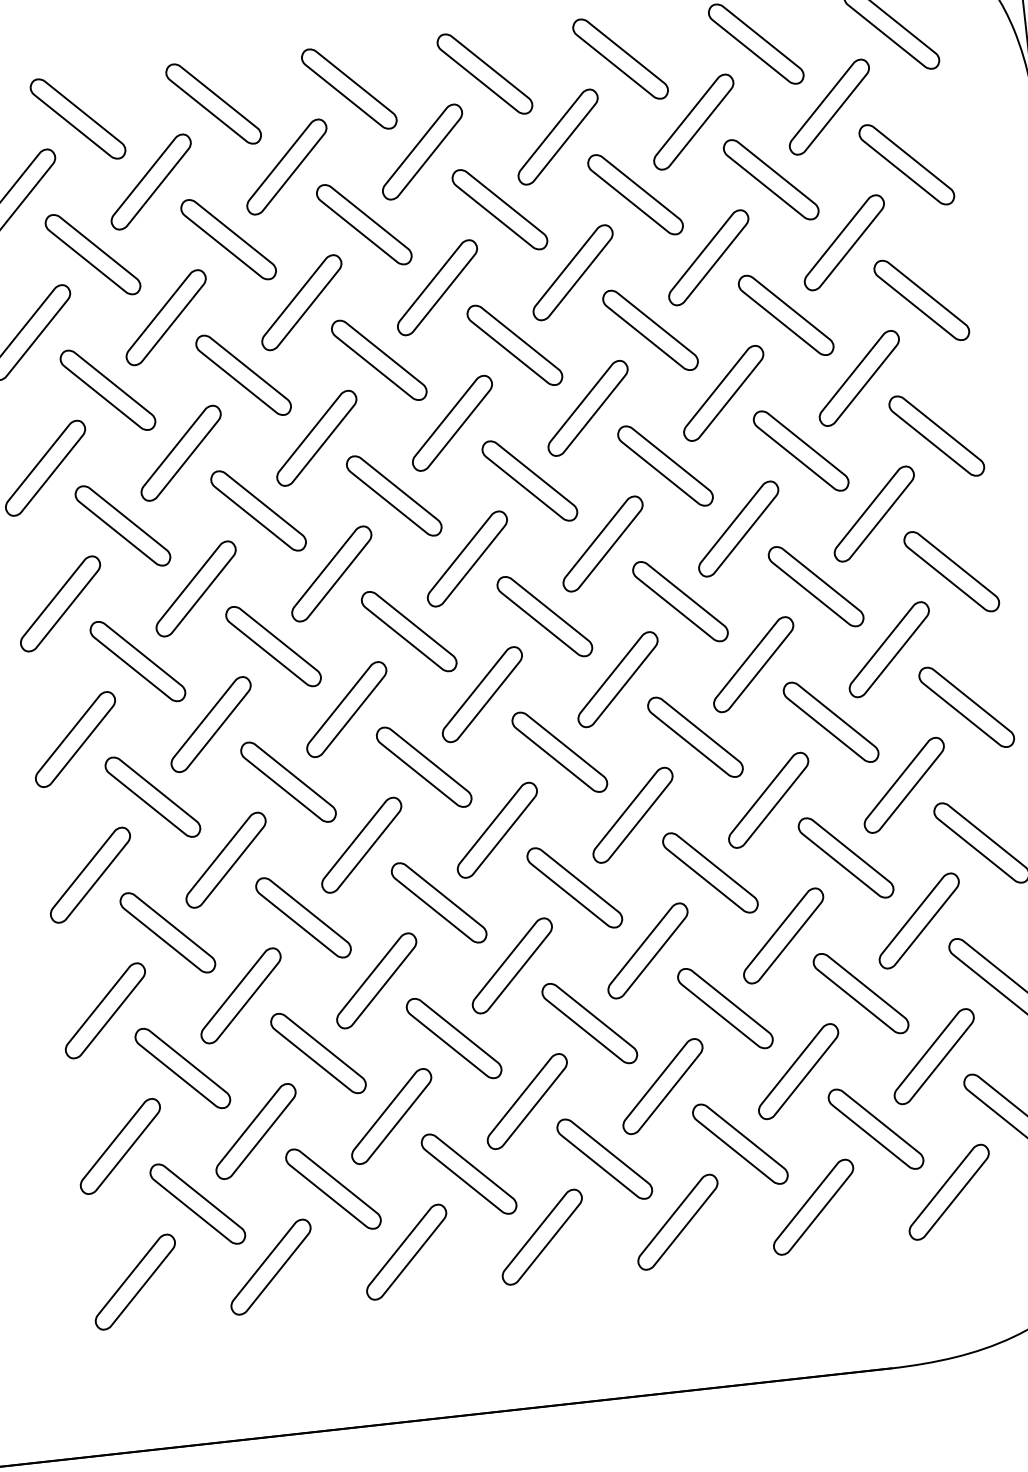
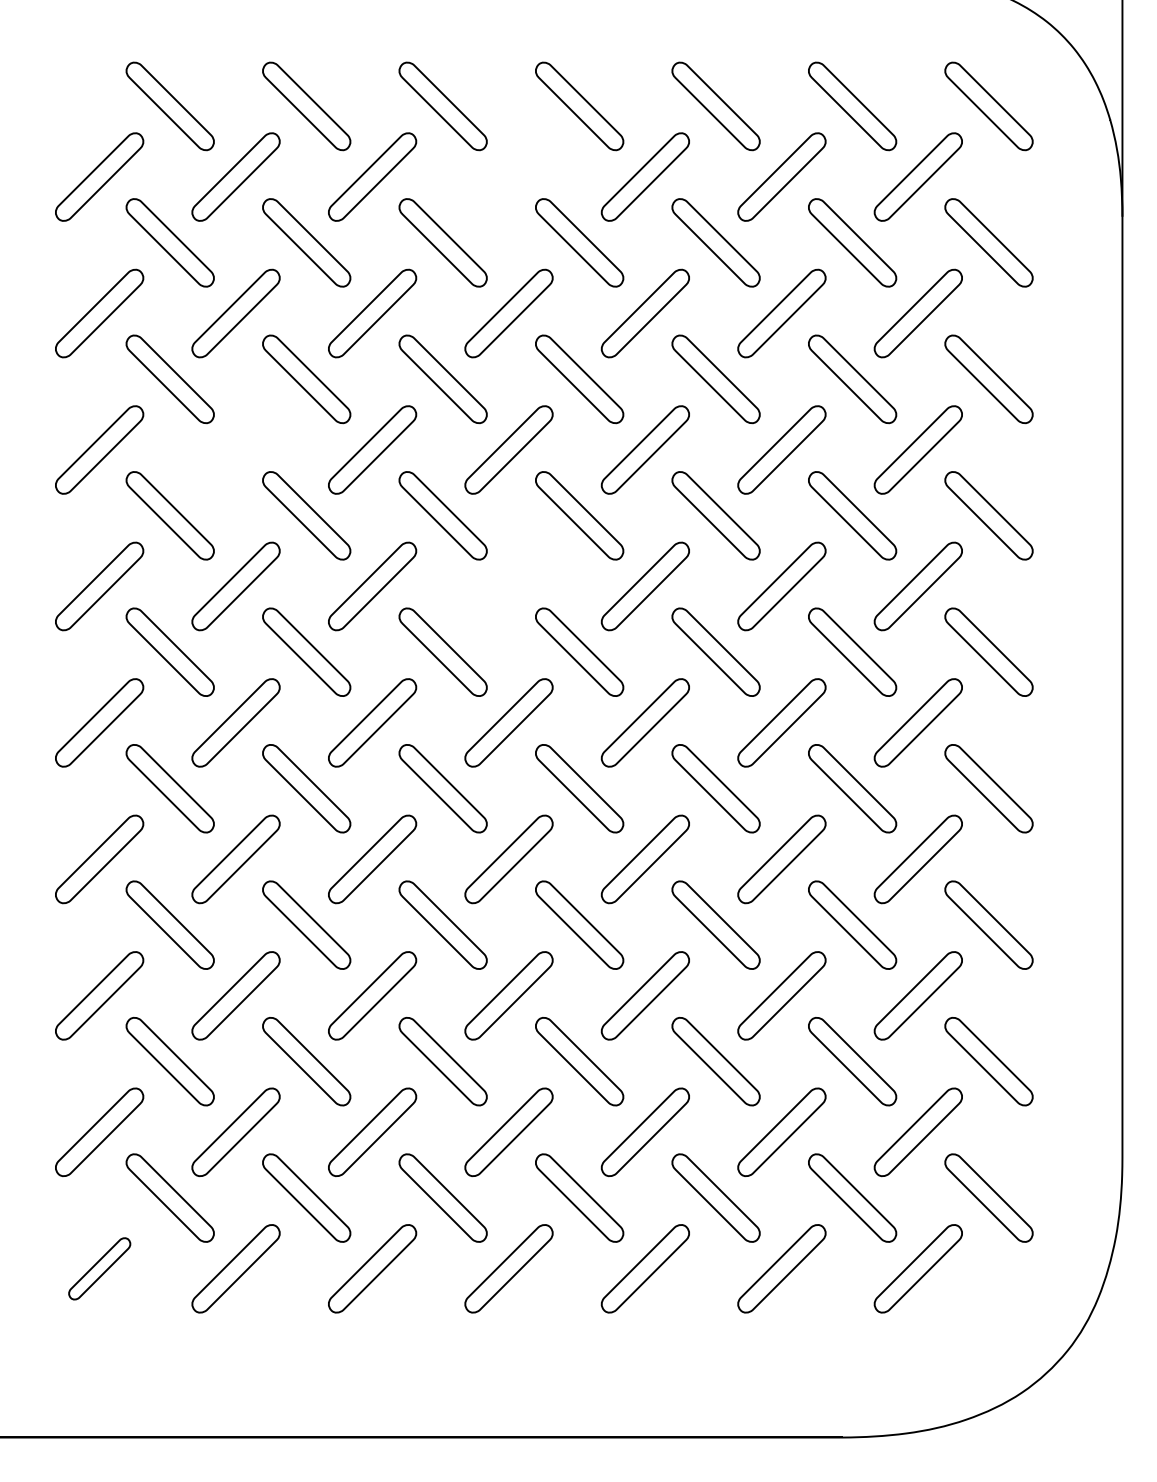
part: (421, 151) -> (508, 176), removed
part: (180, 452) -> (235, 449), removed
part: (466, 559) -> (508, 586), removed
part: (135, 1281) -> (99, 1268), size x0.7

